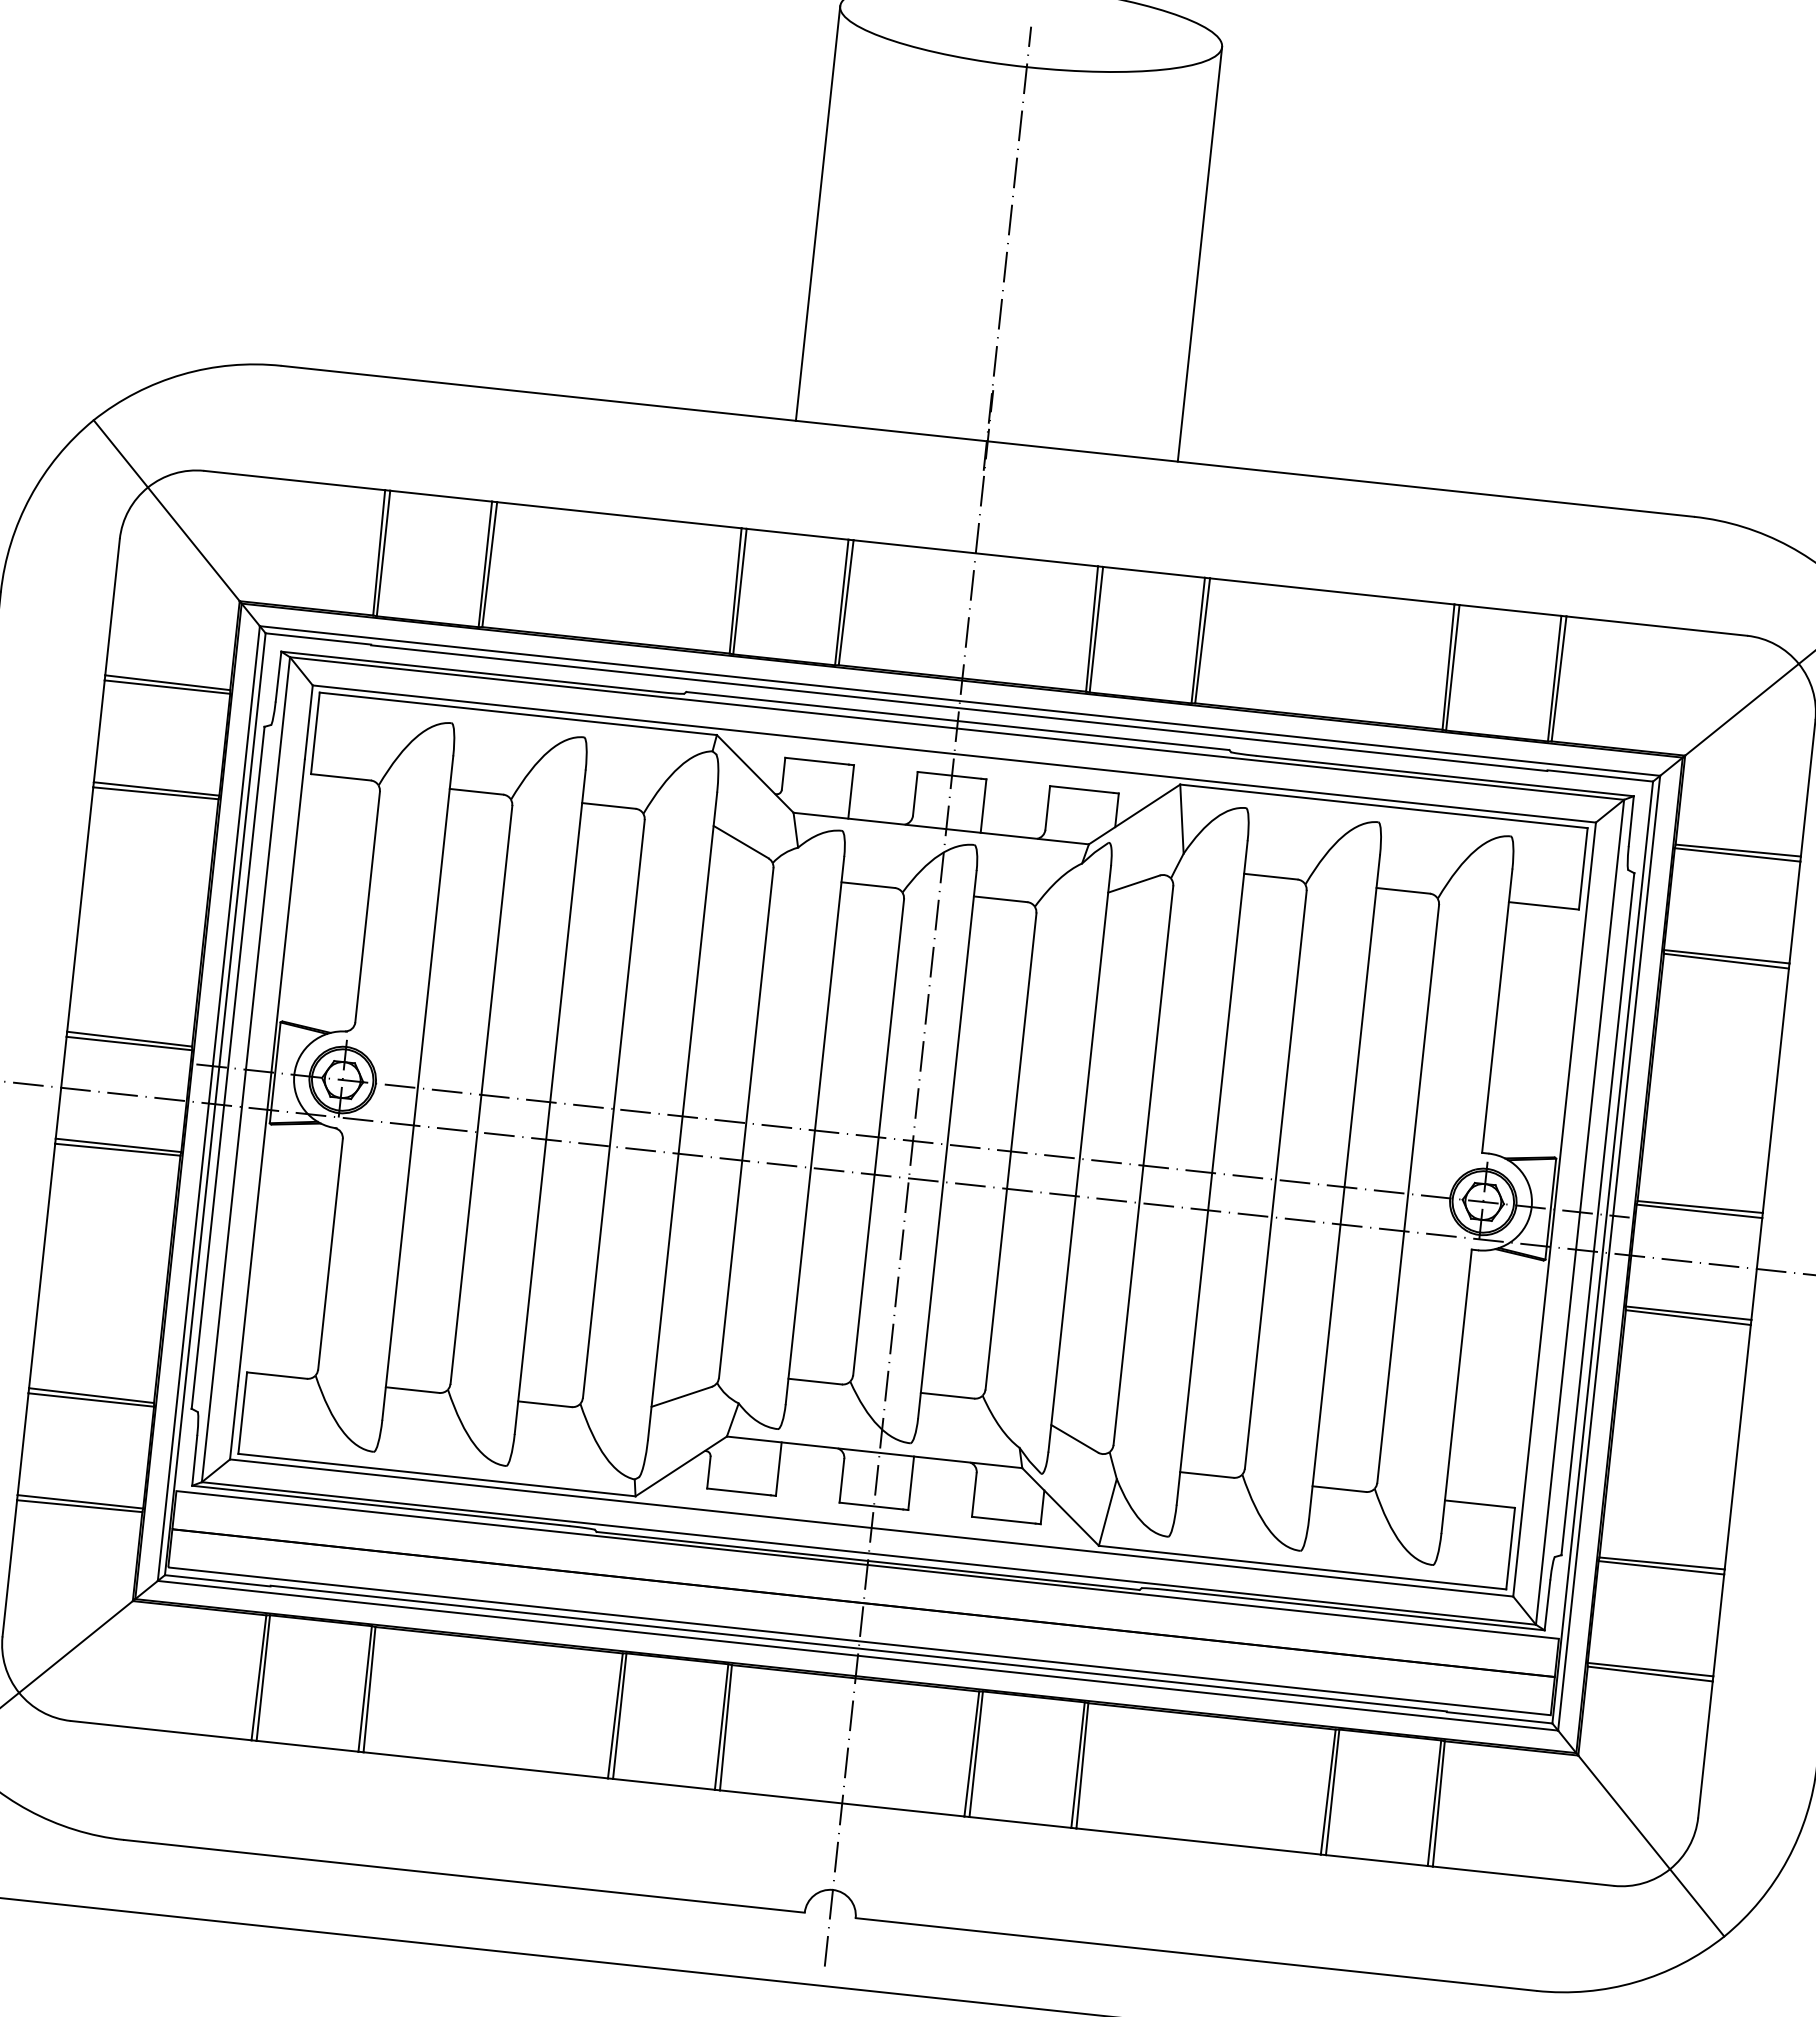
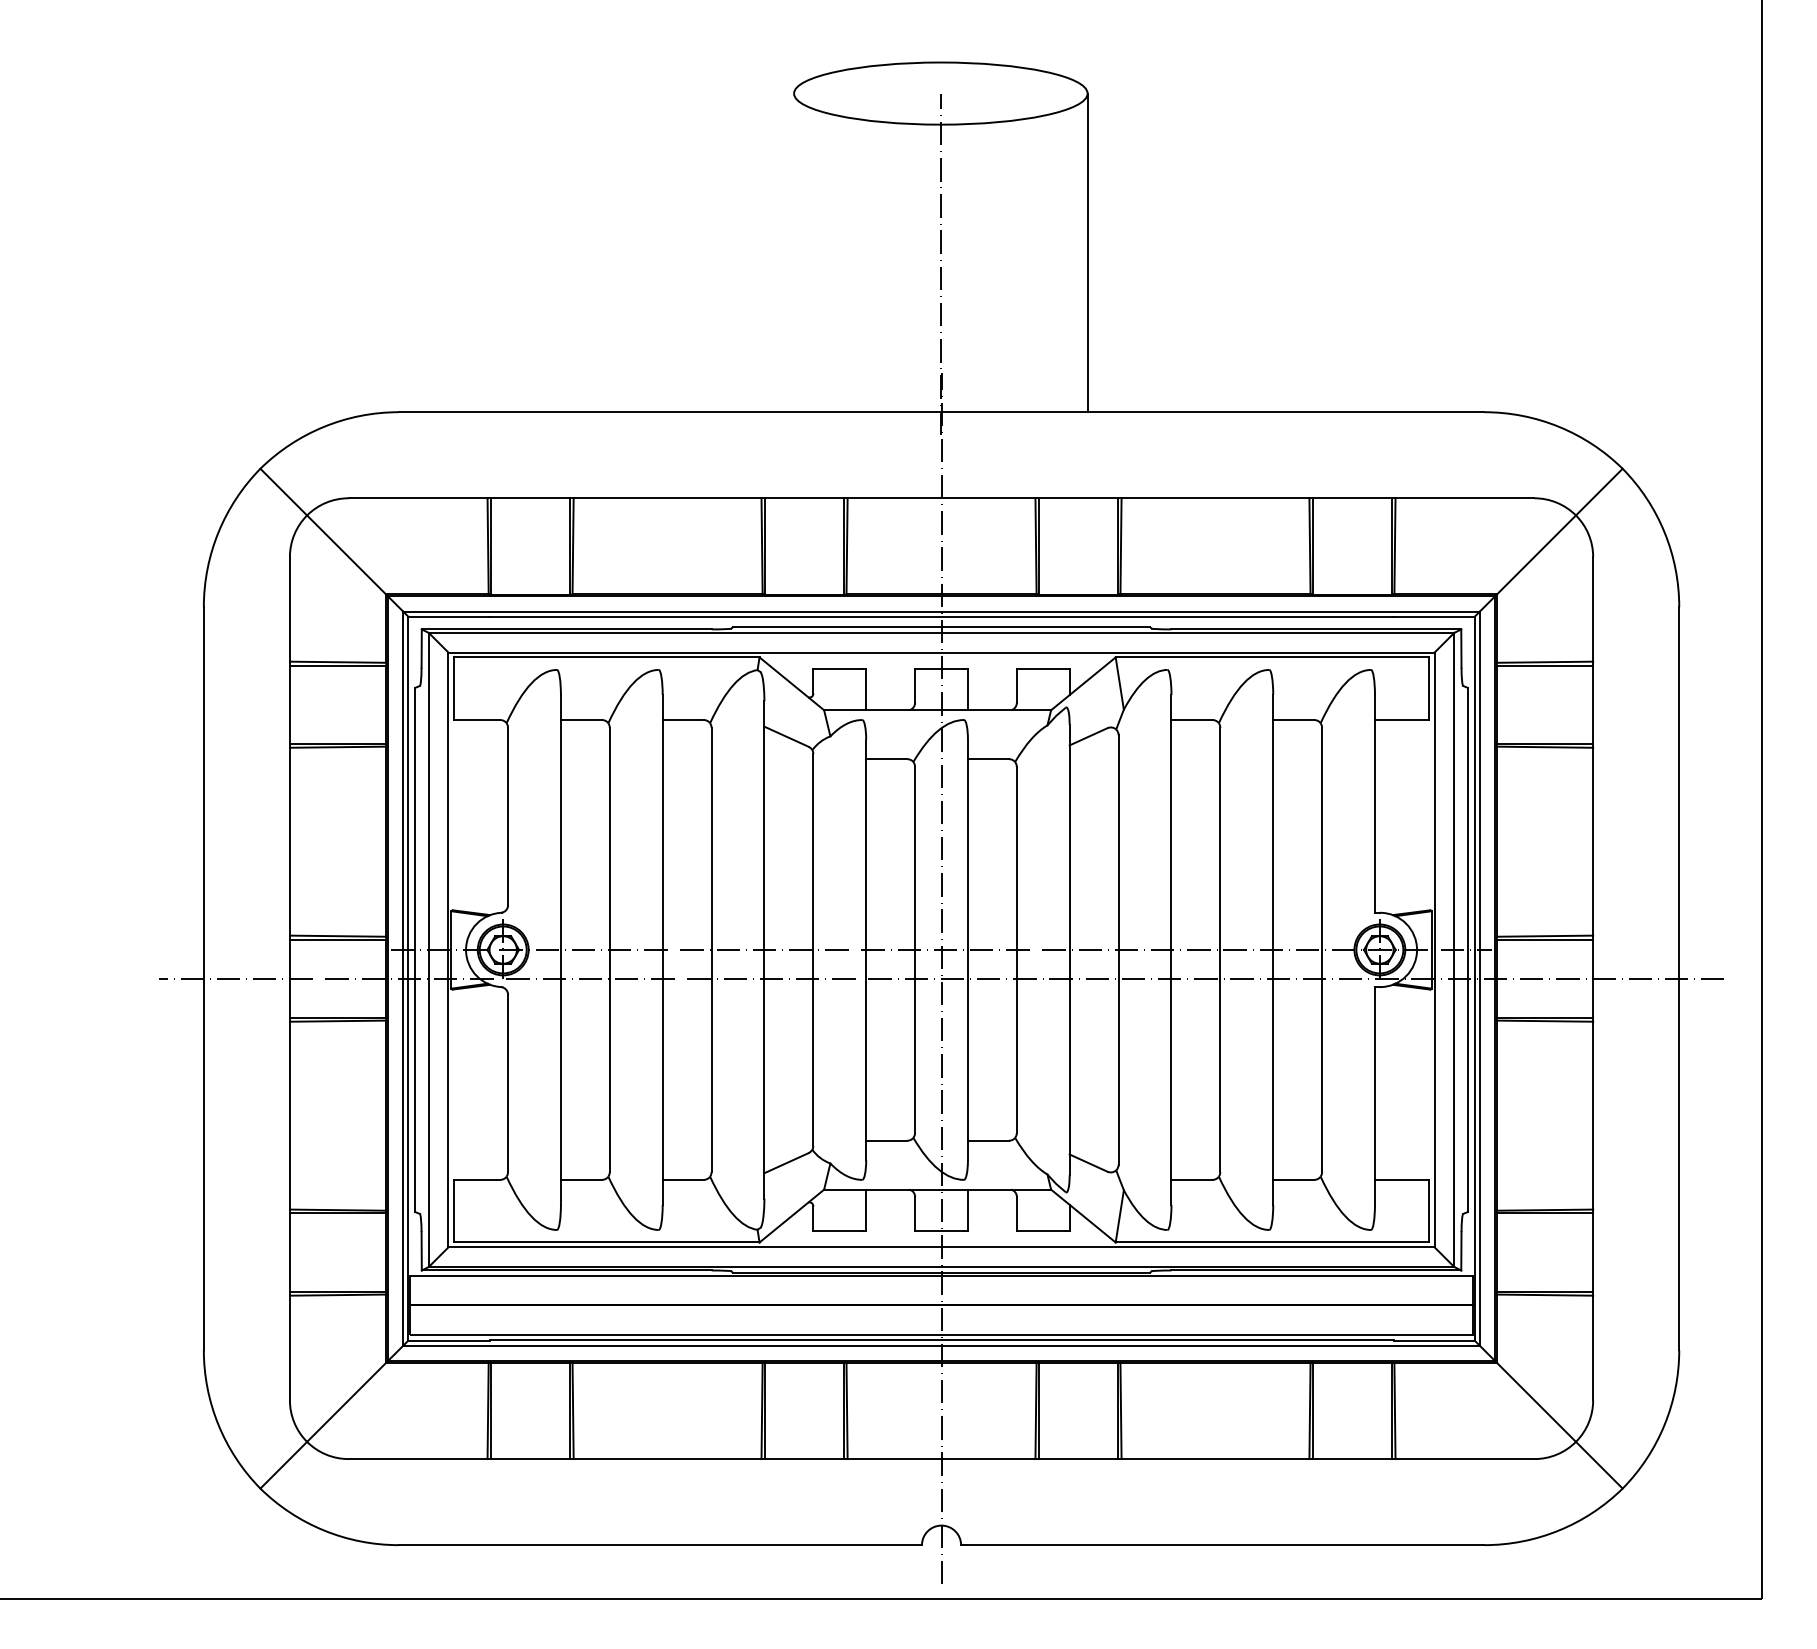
line: (818, 213) -> (794, 252), removed

